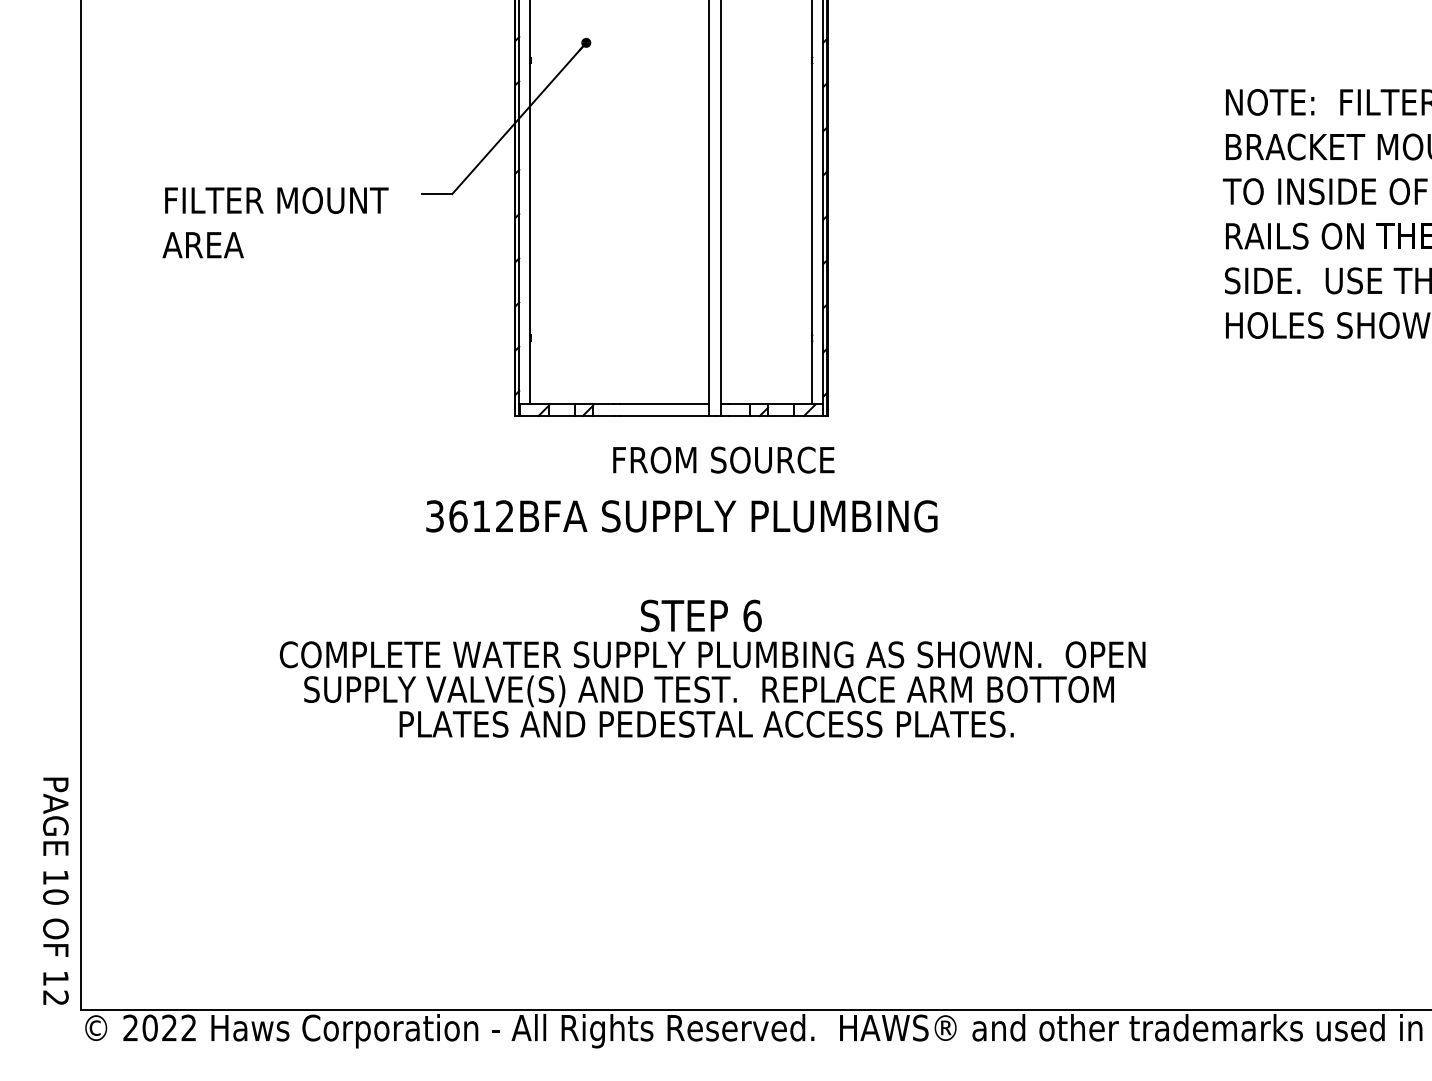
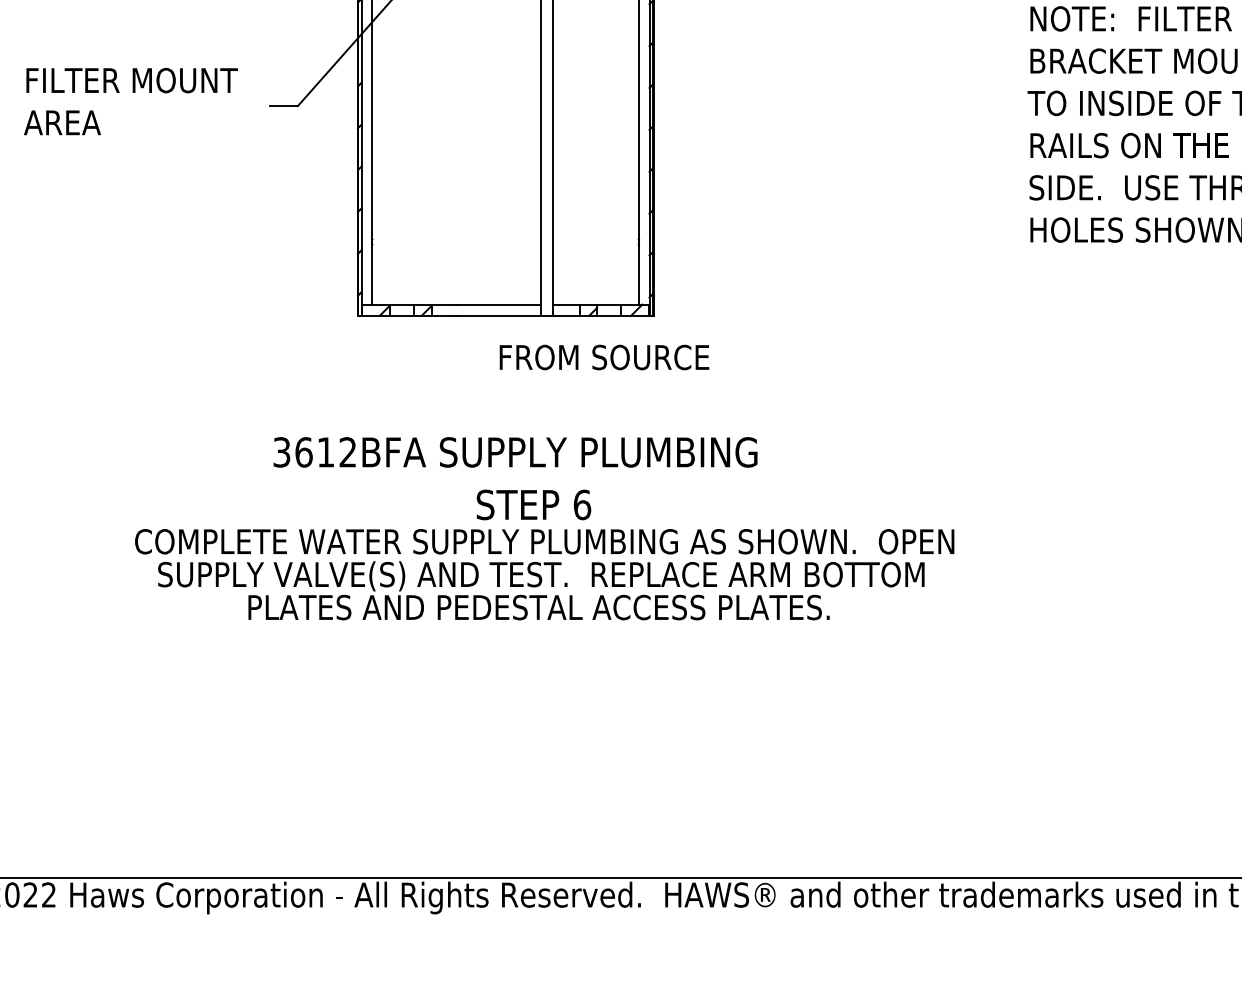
text: (275, 222) -> (130, 101), moved
text: (723, 459) -> (604, 356), moved
text: (681, 516) -> (515, 452), moved

